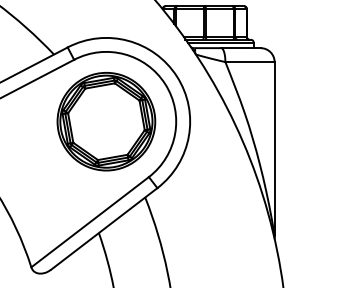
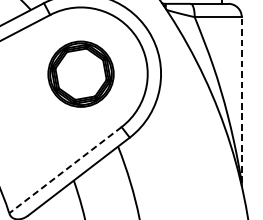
part: (106, 121) -> (81, 73), size x0.7
line: (274, 148) -> (241, 99), solid -> dashed
line: (89, 222) -> (64, 170), solid -> dashed

